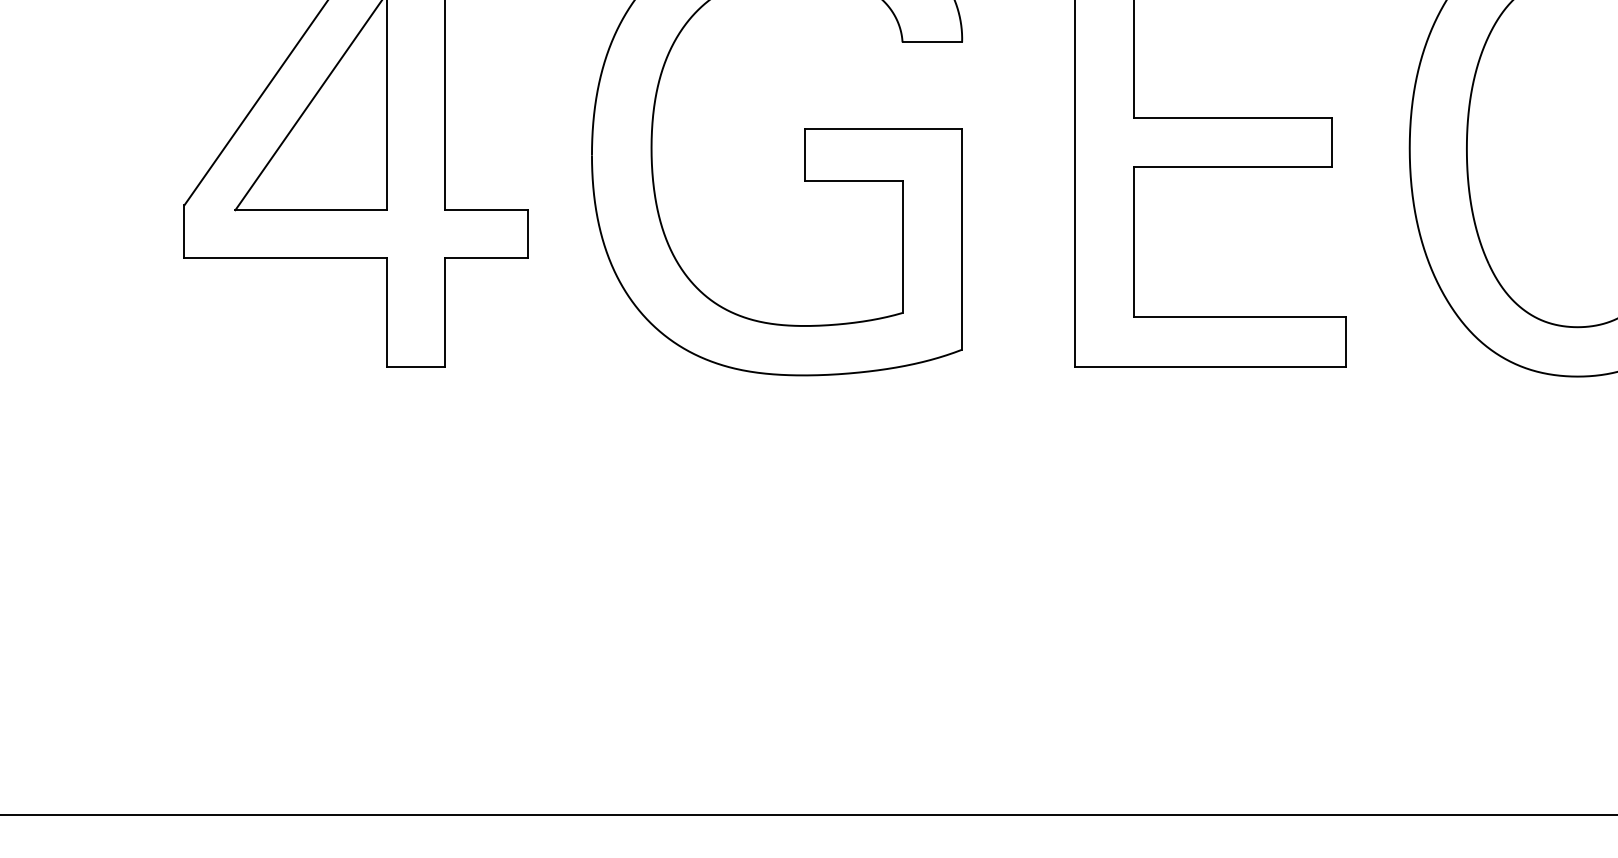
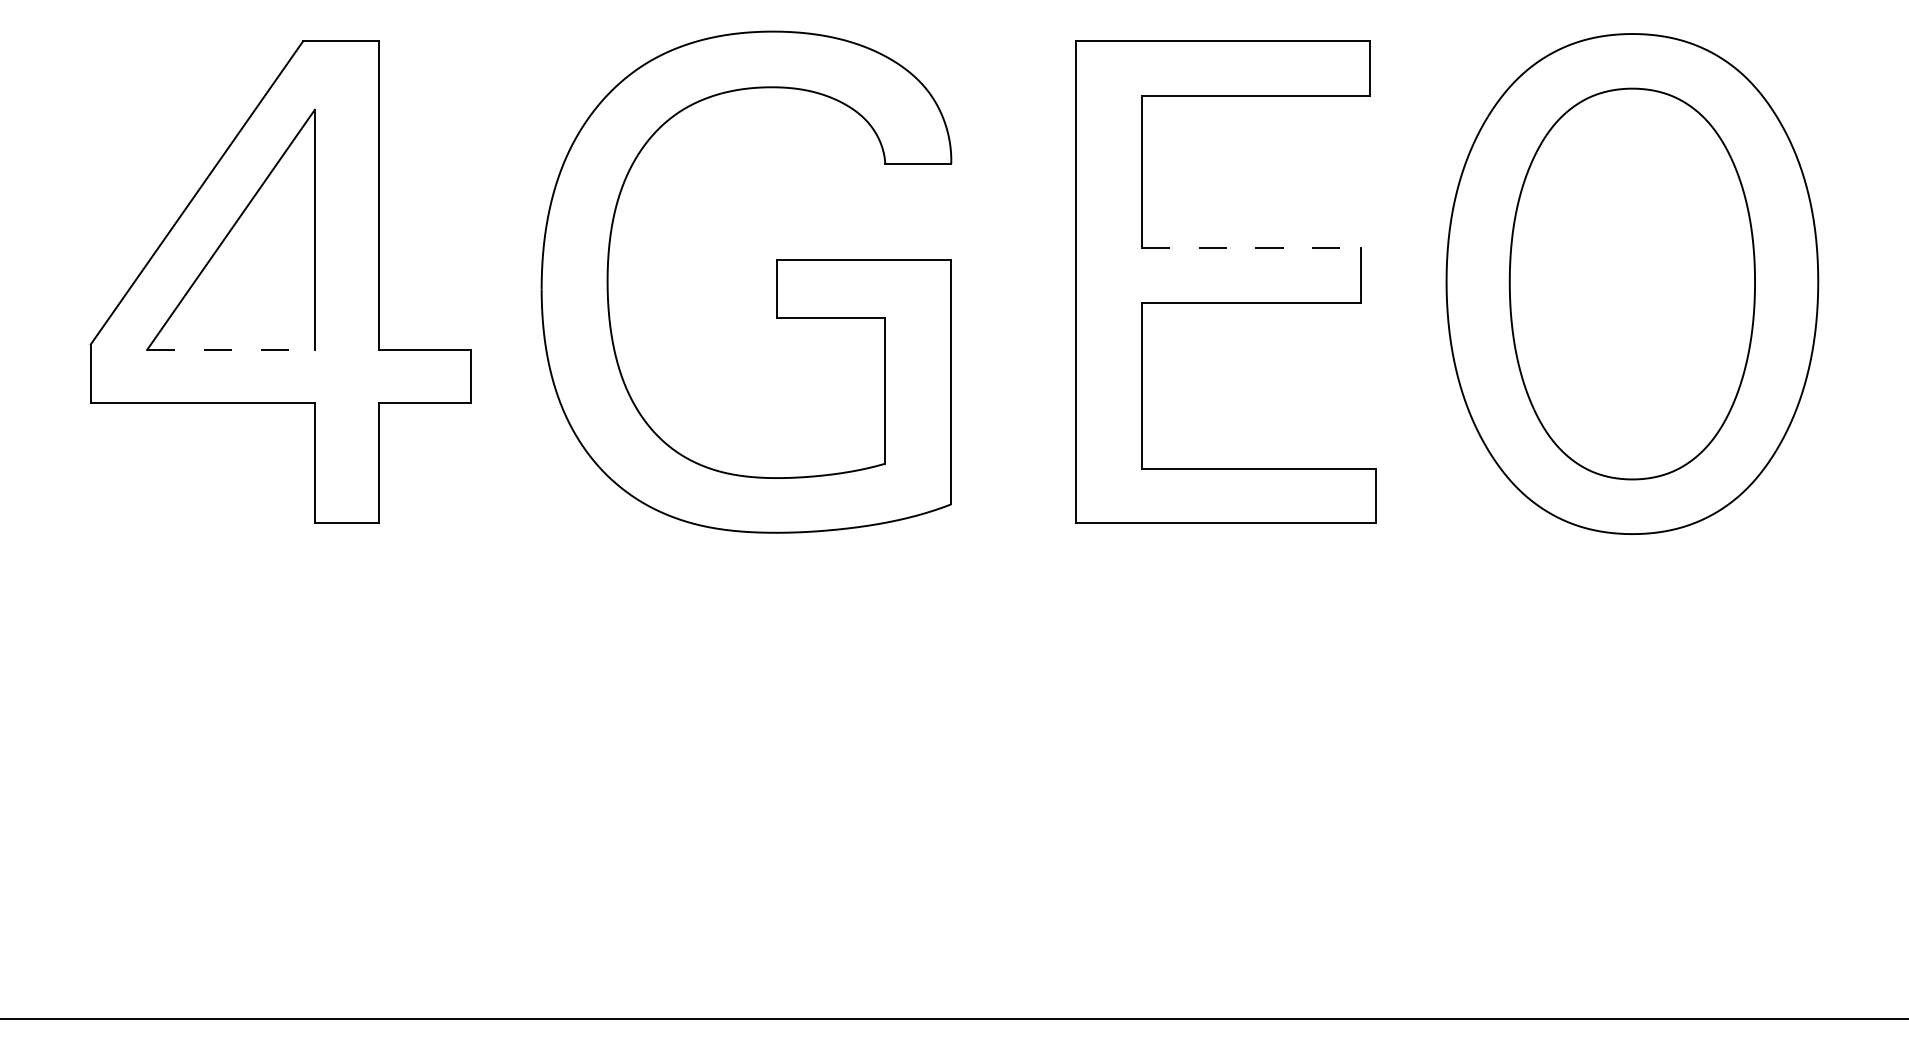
line: (1233, 117) -> (1251, 247), solid -> dashed
line: (310, 209) -> (230, 349), solid -> dashed

